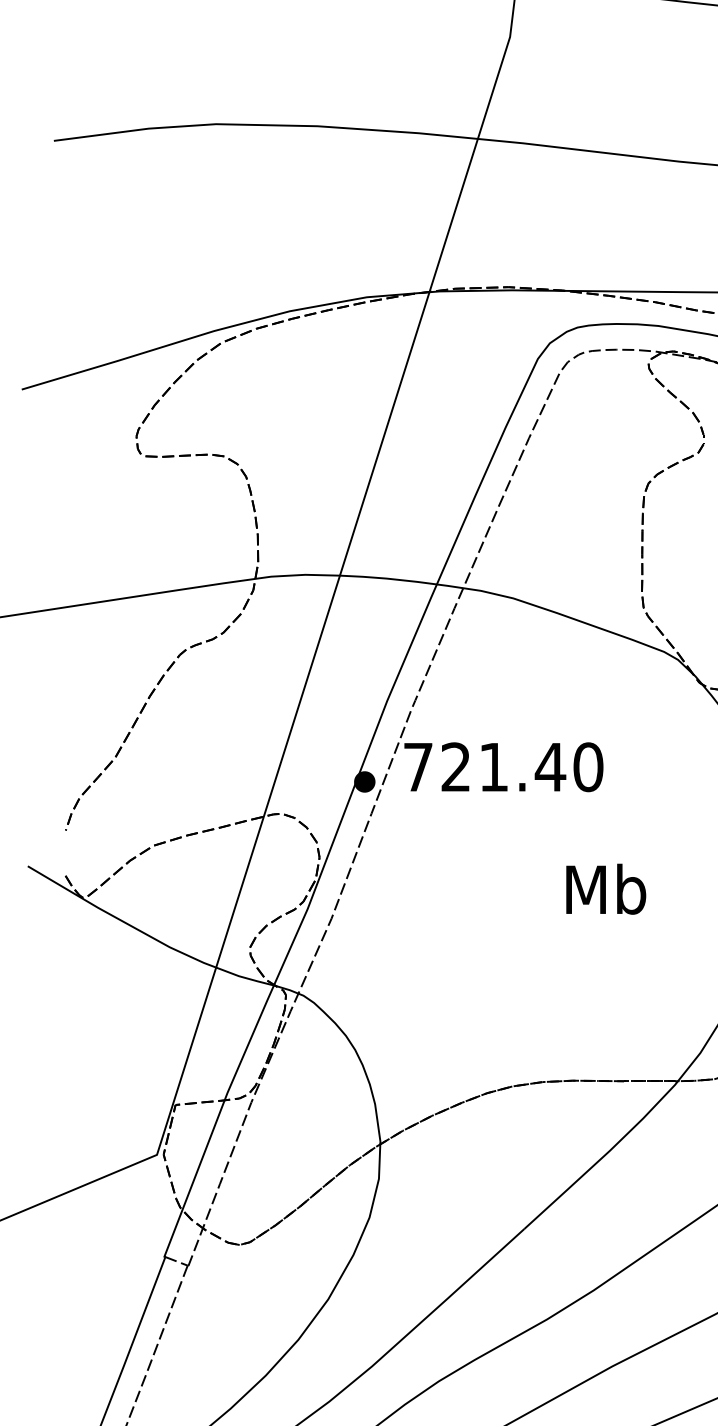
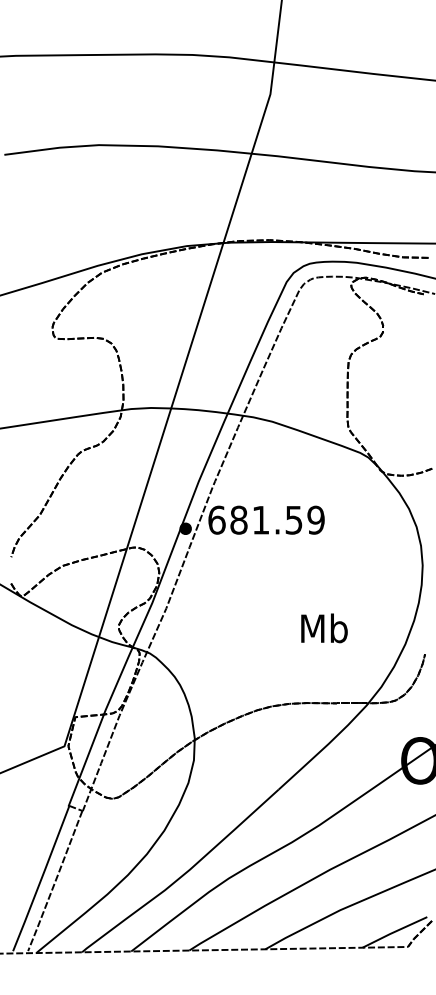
text: (503, 766) -> (266, 519), 721.40 -> 681.59
text: (606, 889) -> (324, 628), moved

